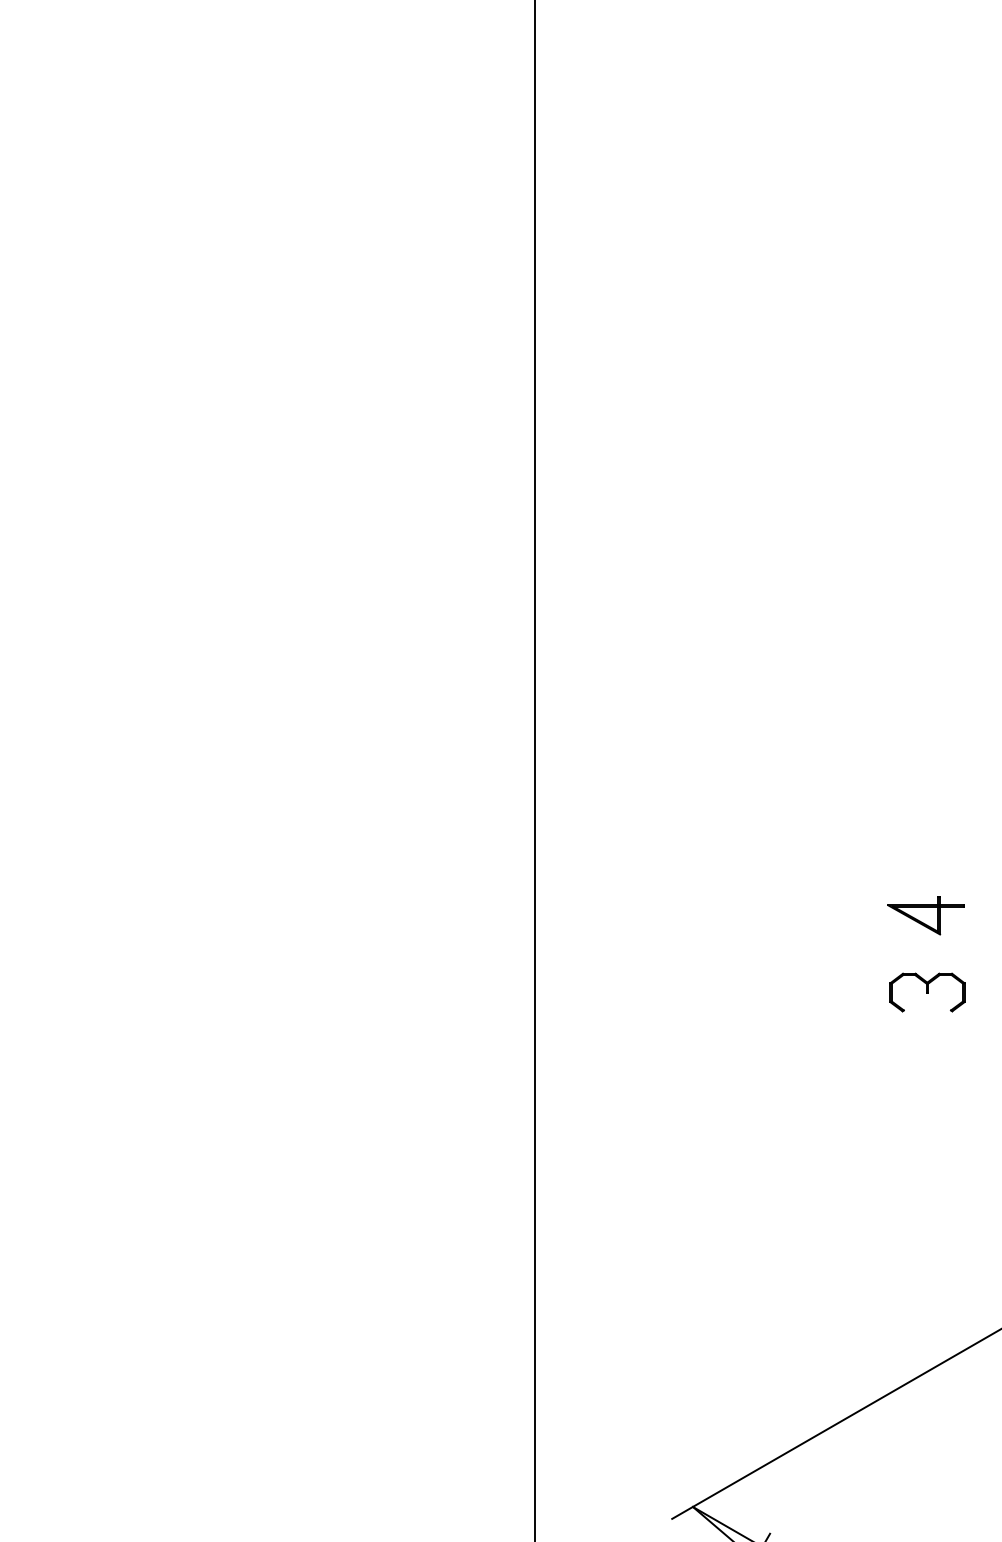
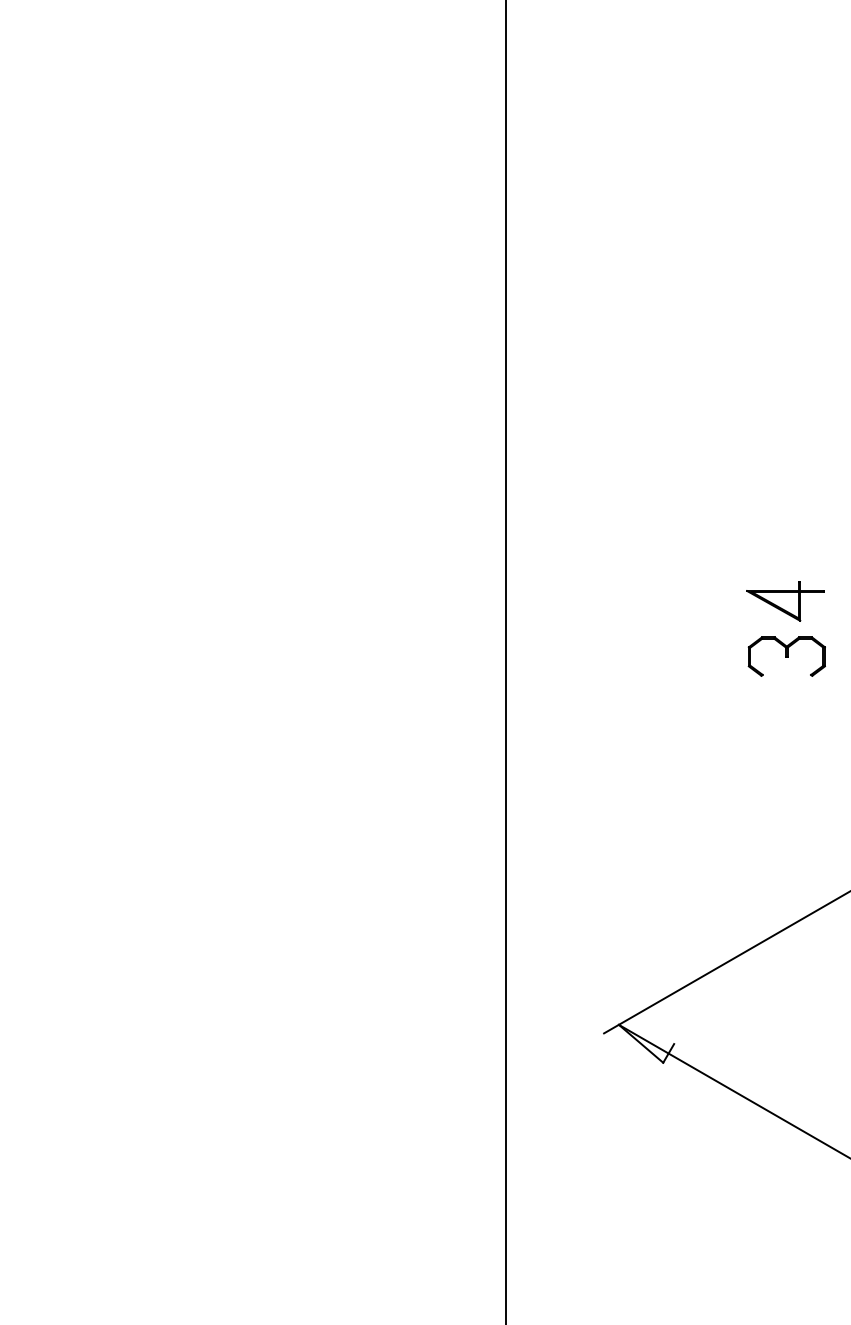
part: (925, 915) -> (785, 601), size x1.43
part: (927, 992) -> (786, 656), size x1.43

